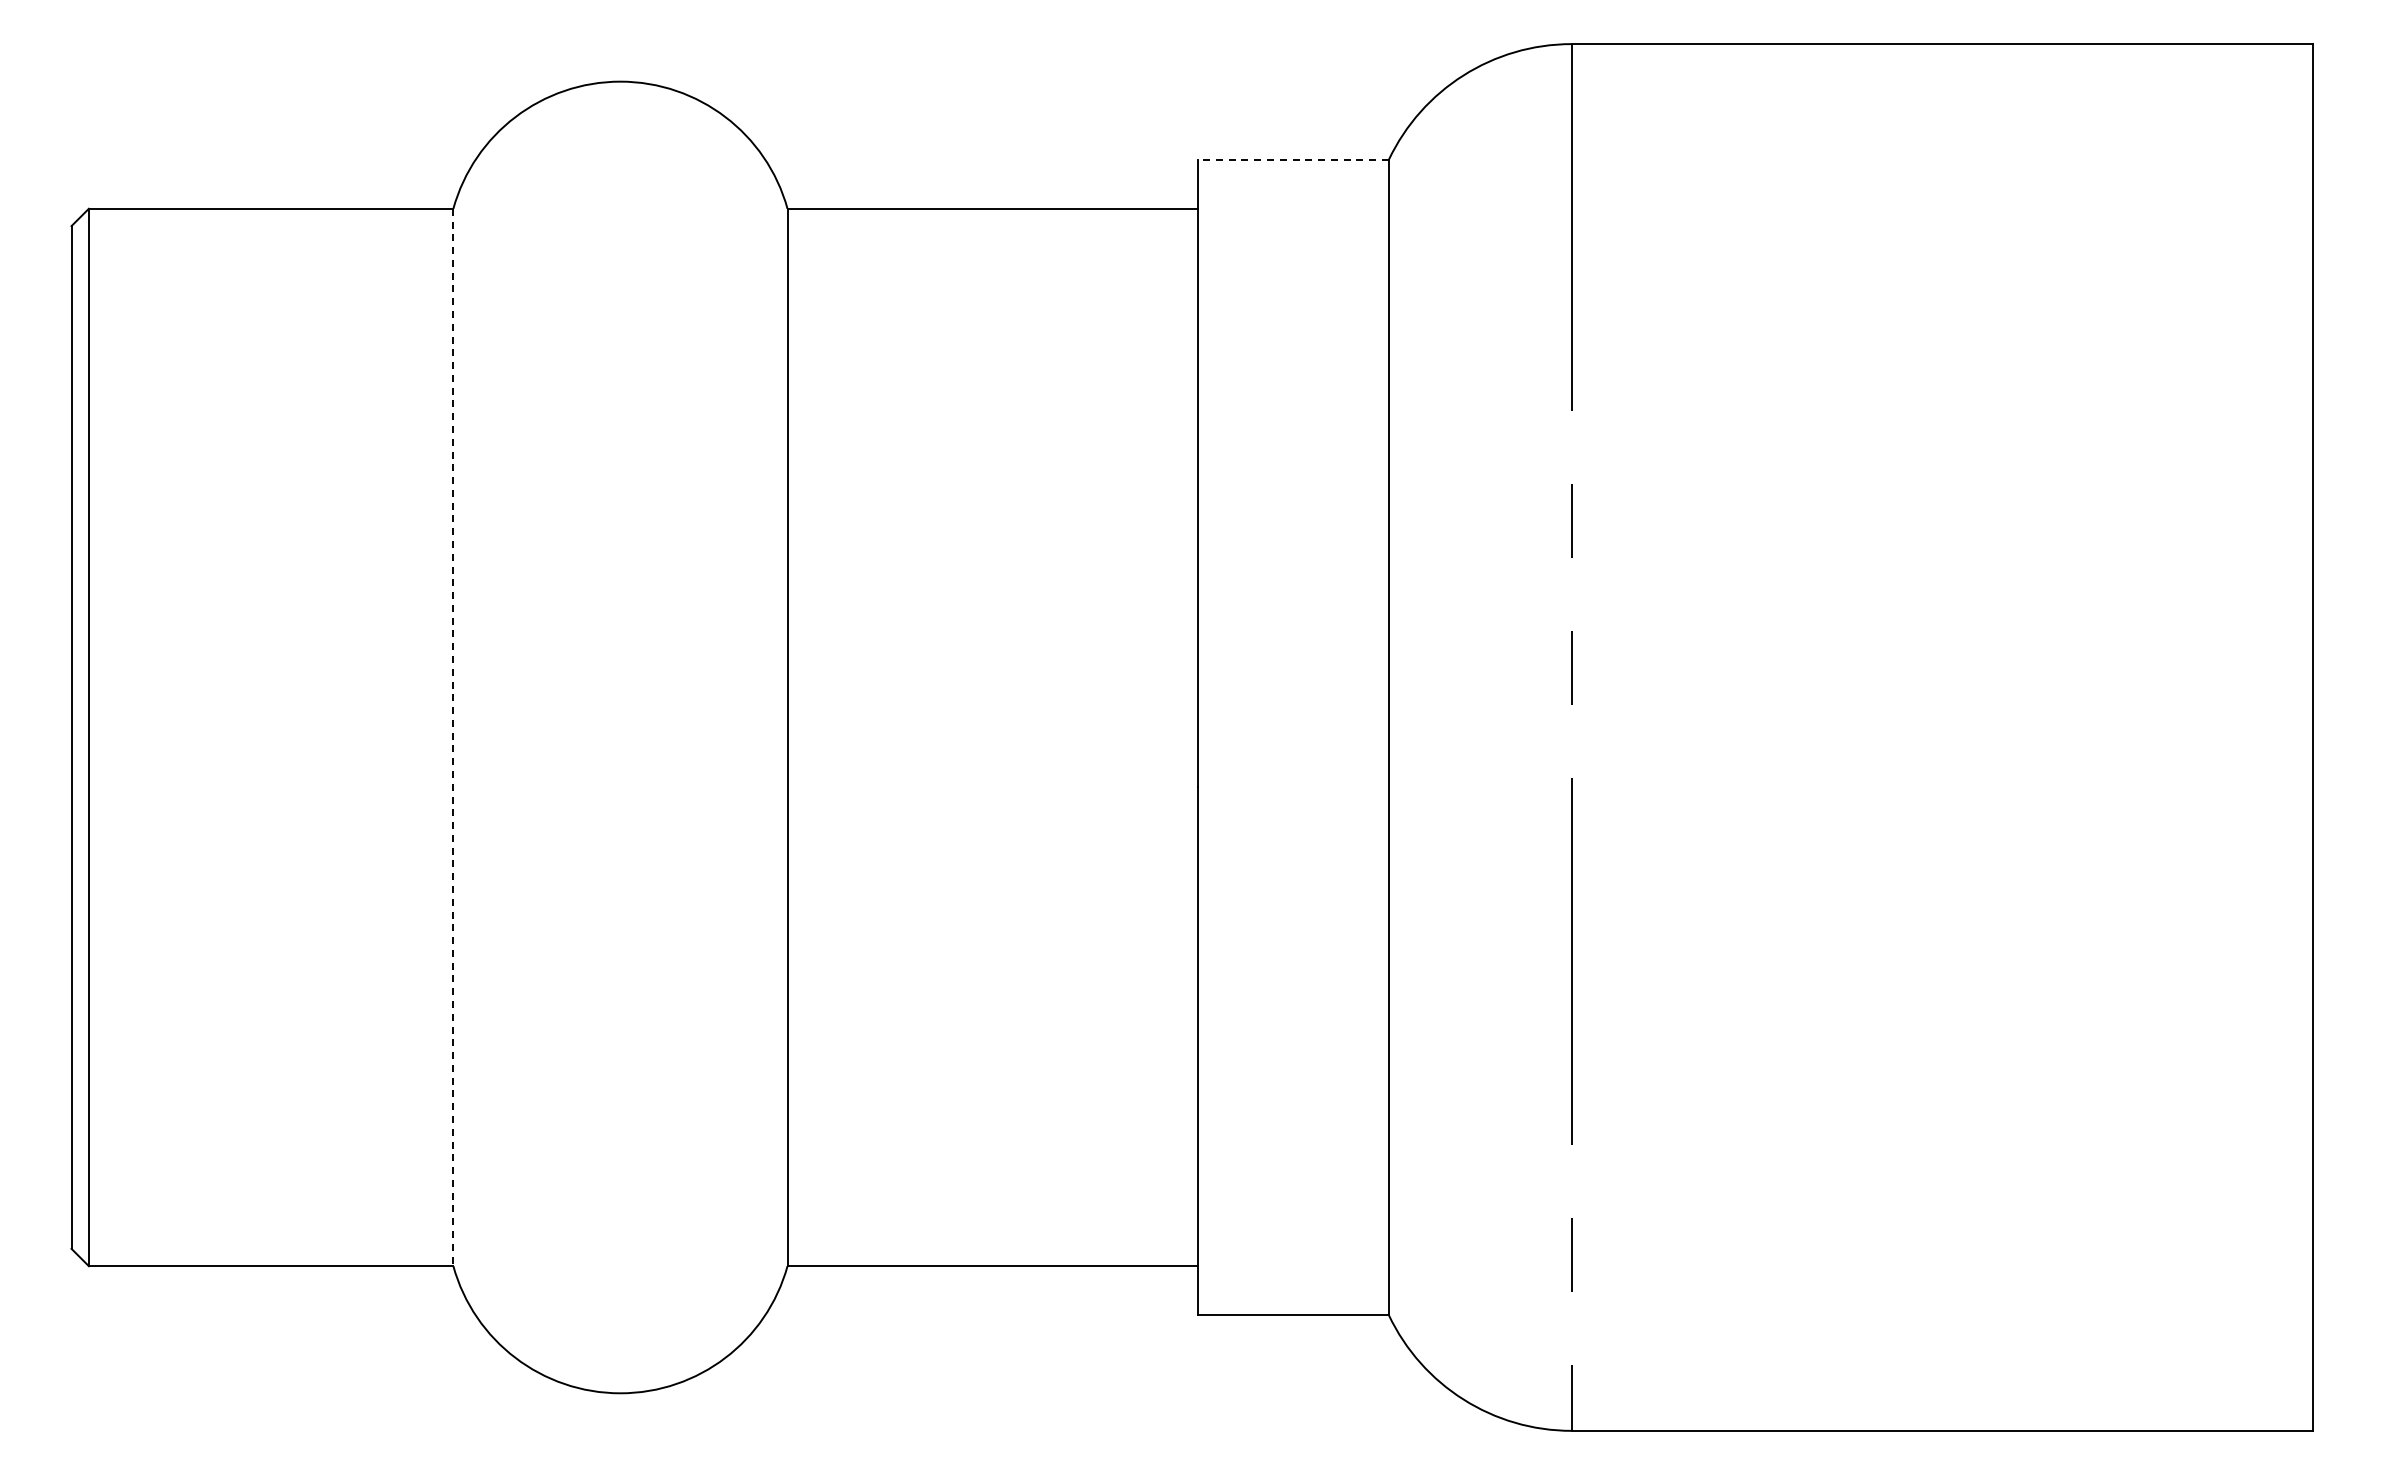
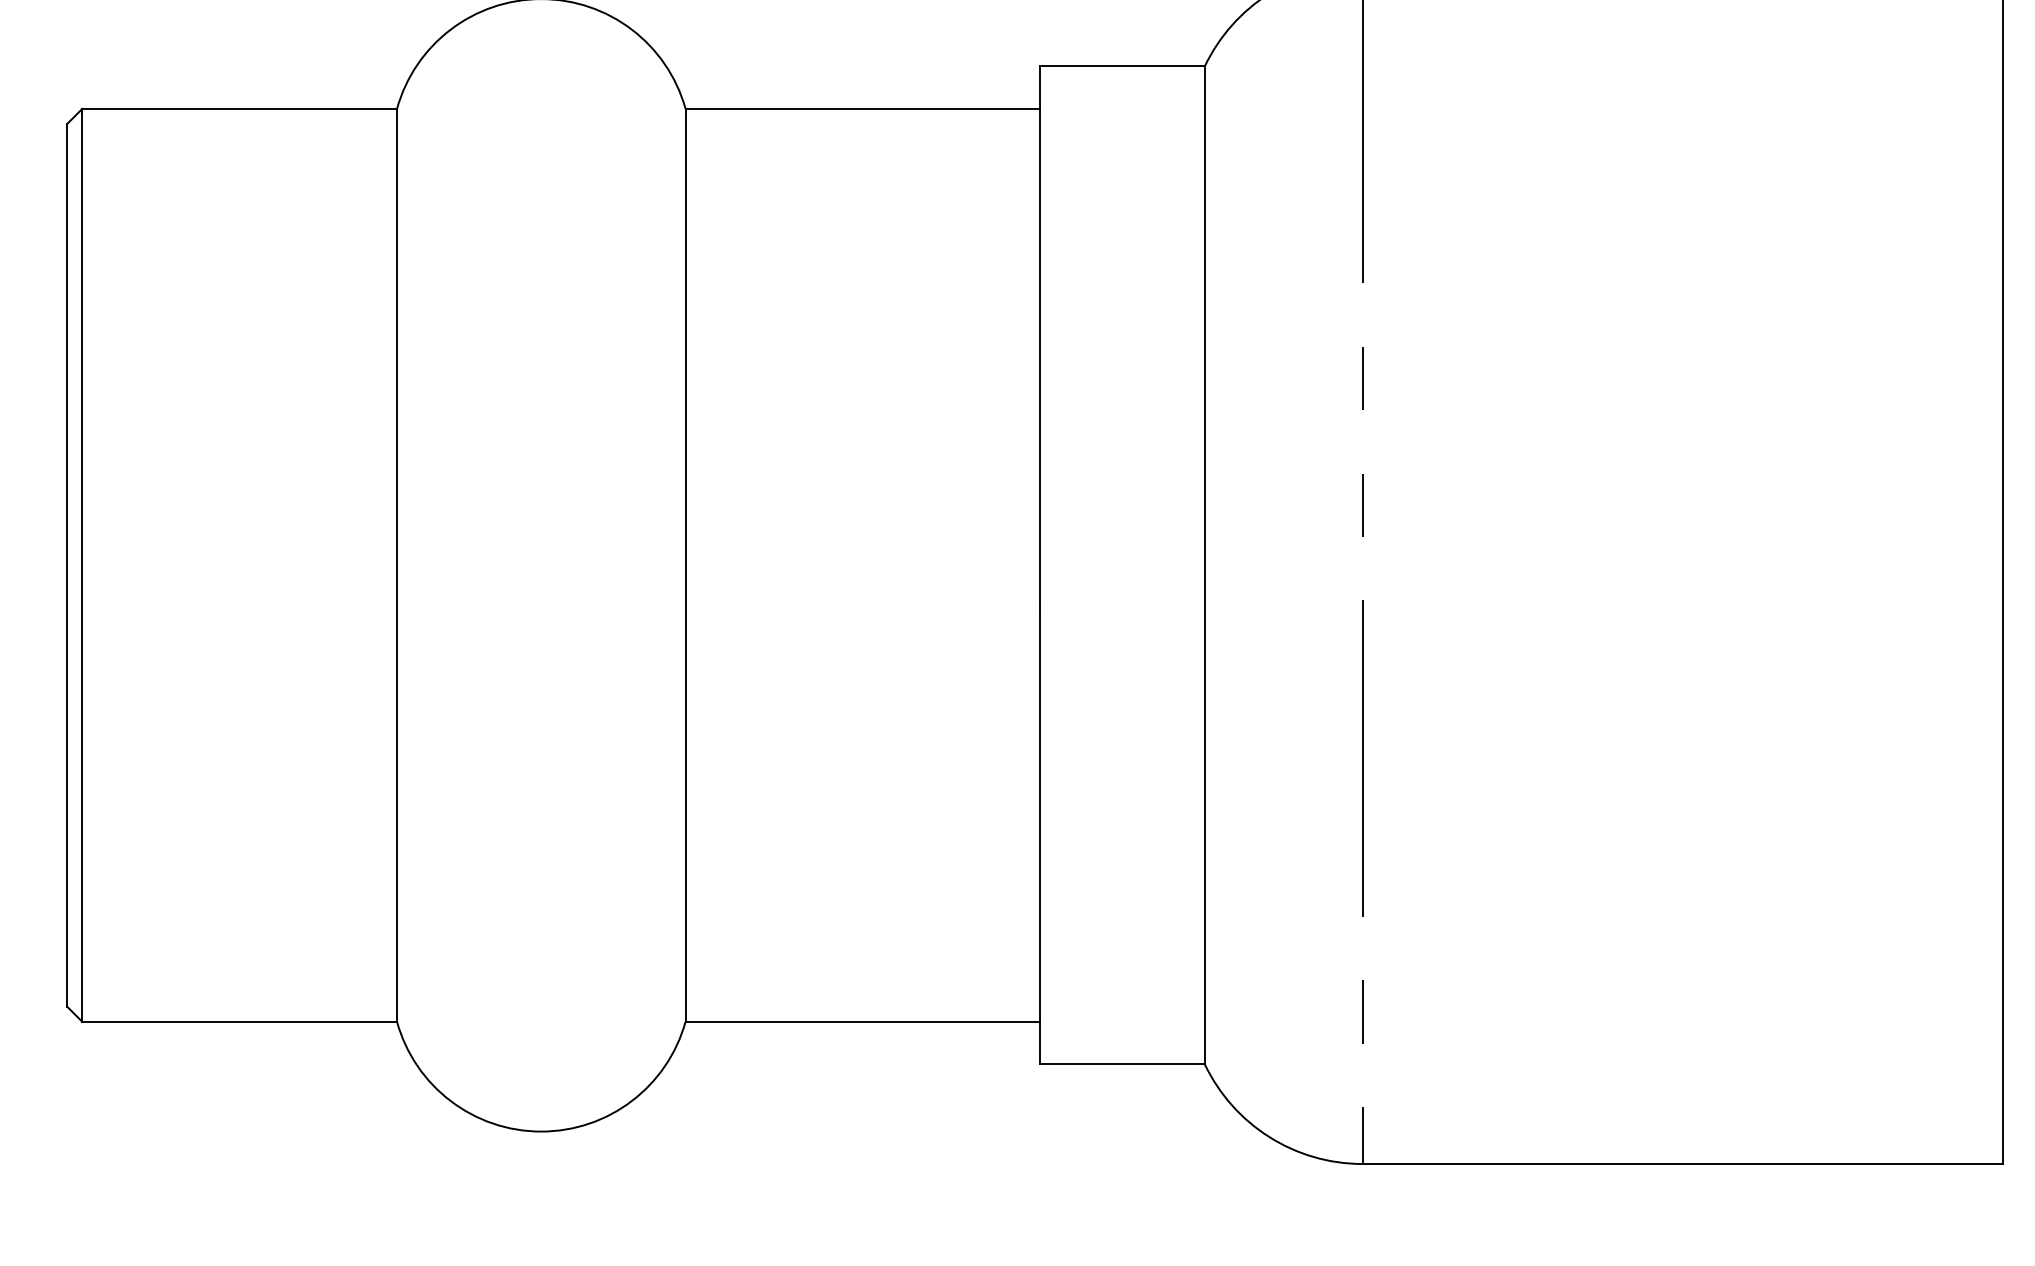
line: (1293, 159) -> (1122, 66), dashed -> solid
line: (453, 737) -> (397, 565), dashed -> solid

